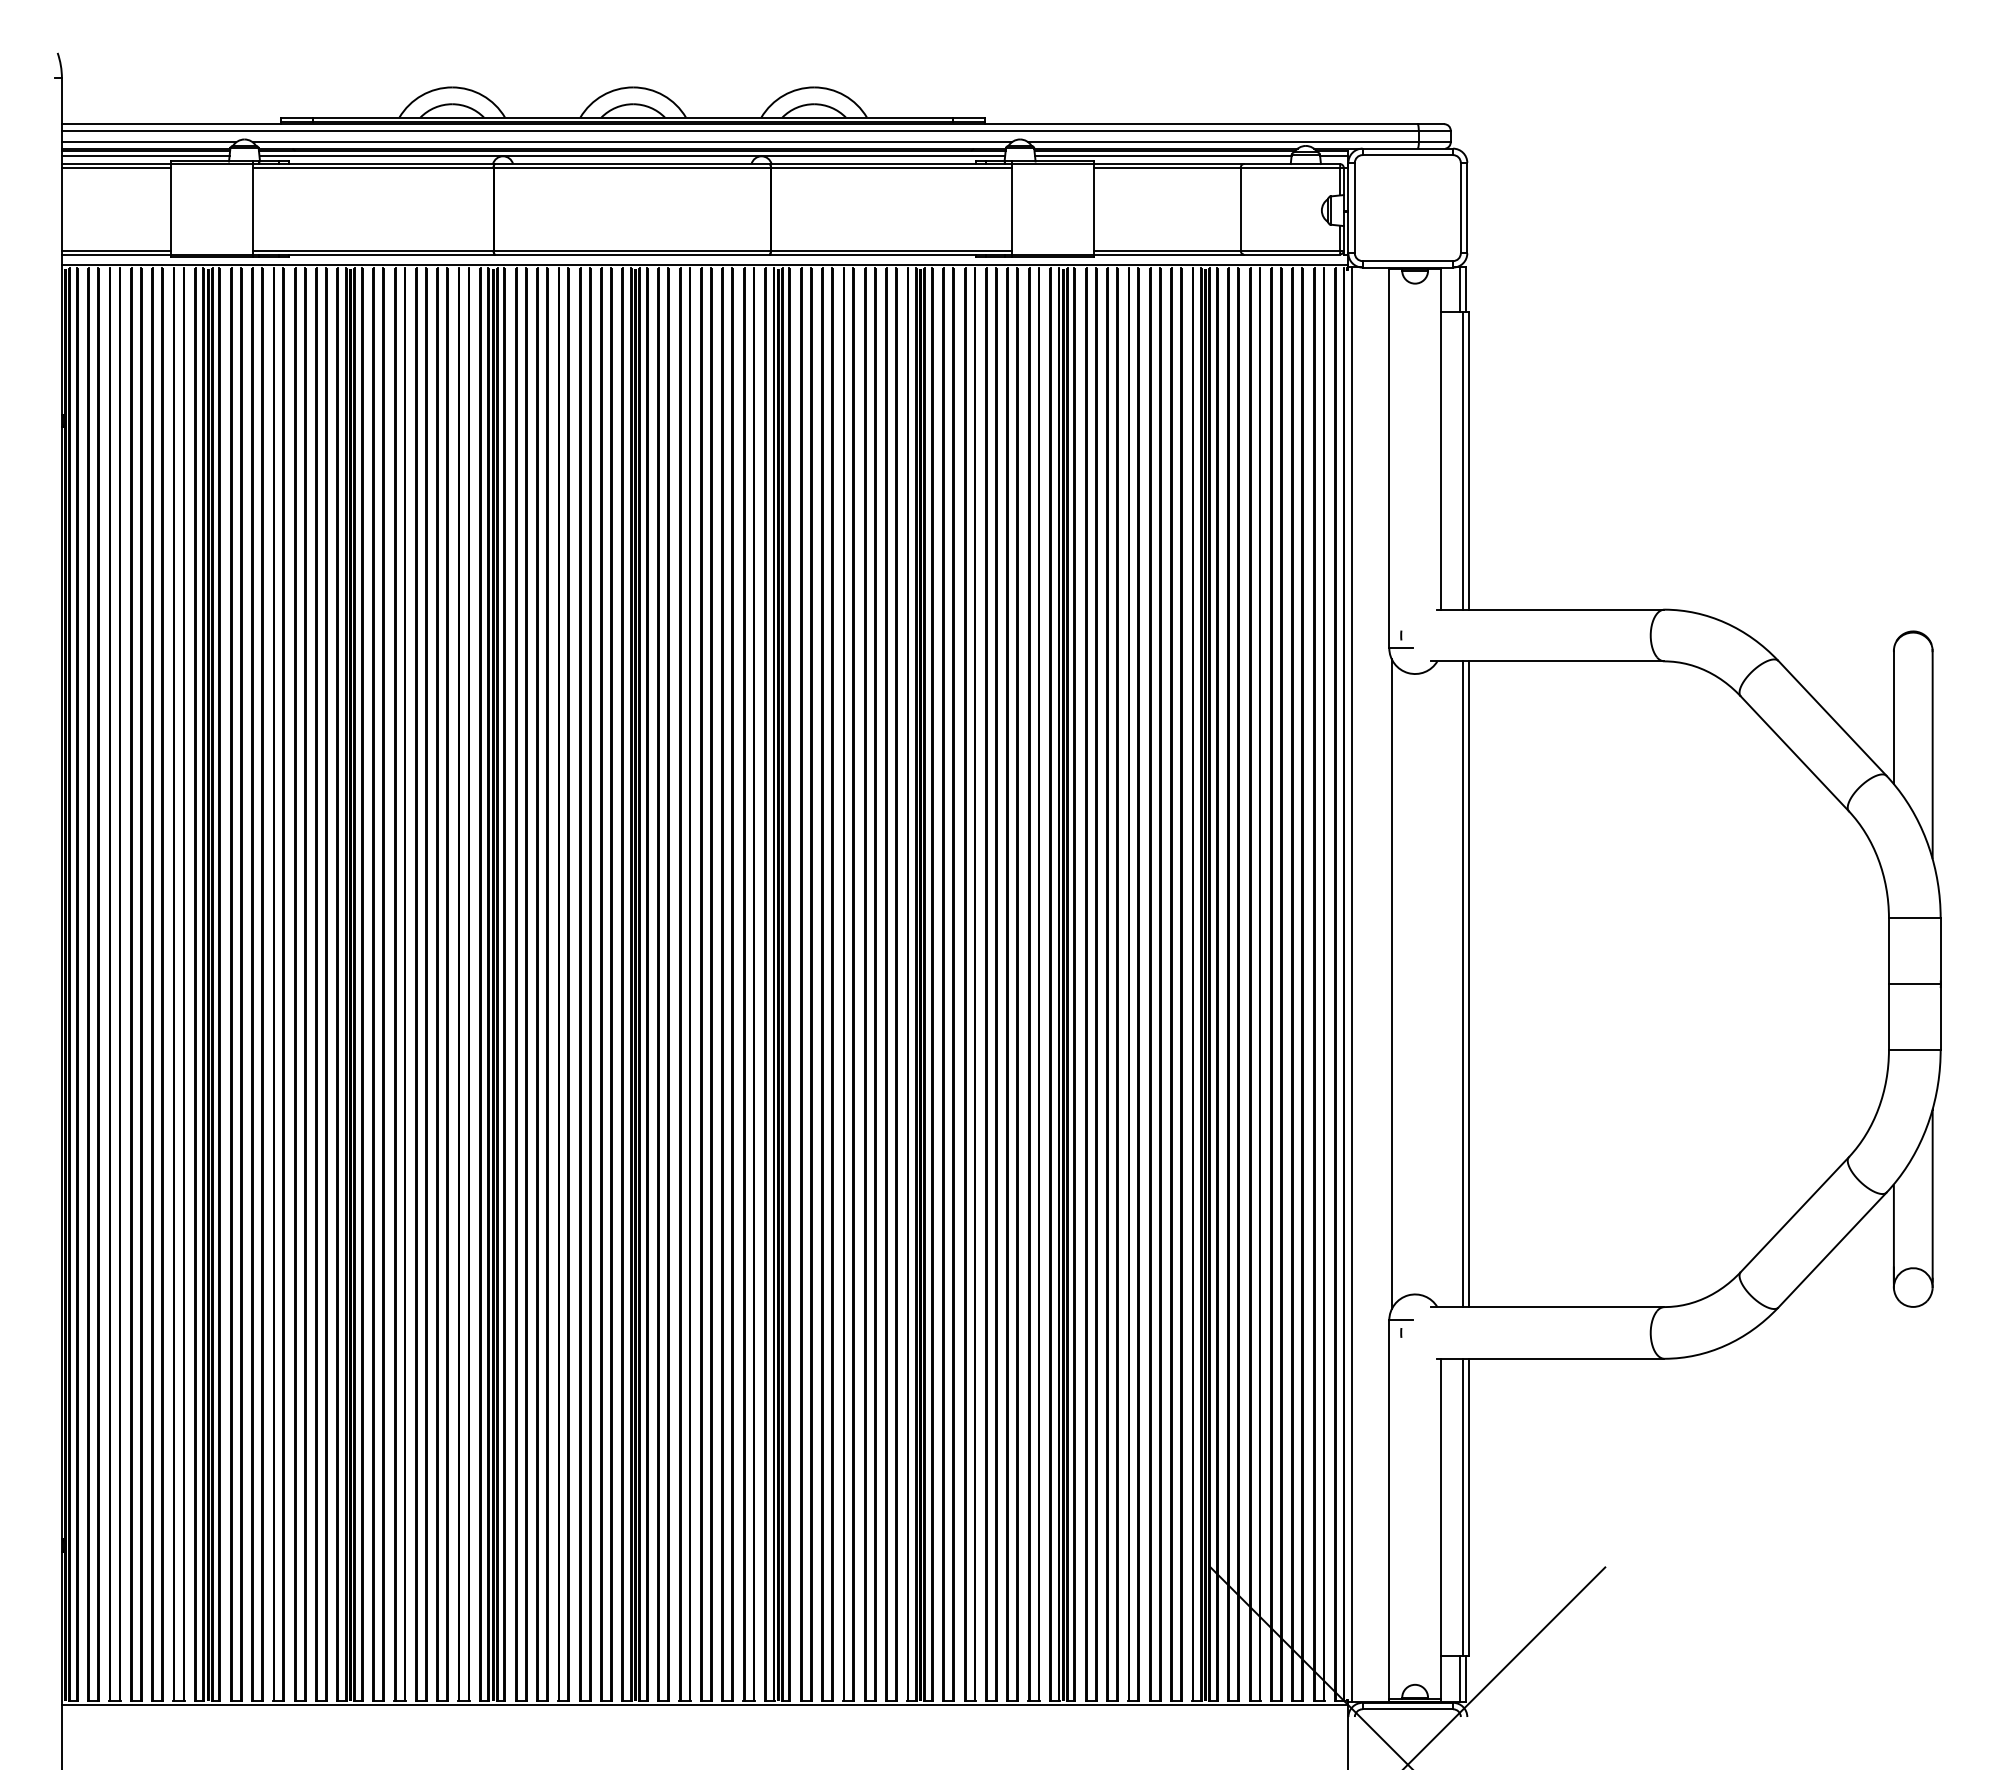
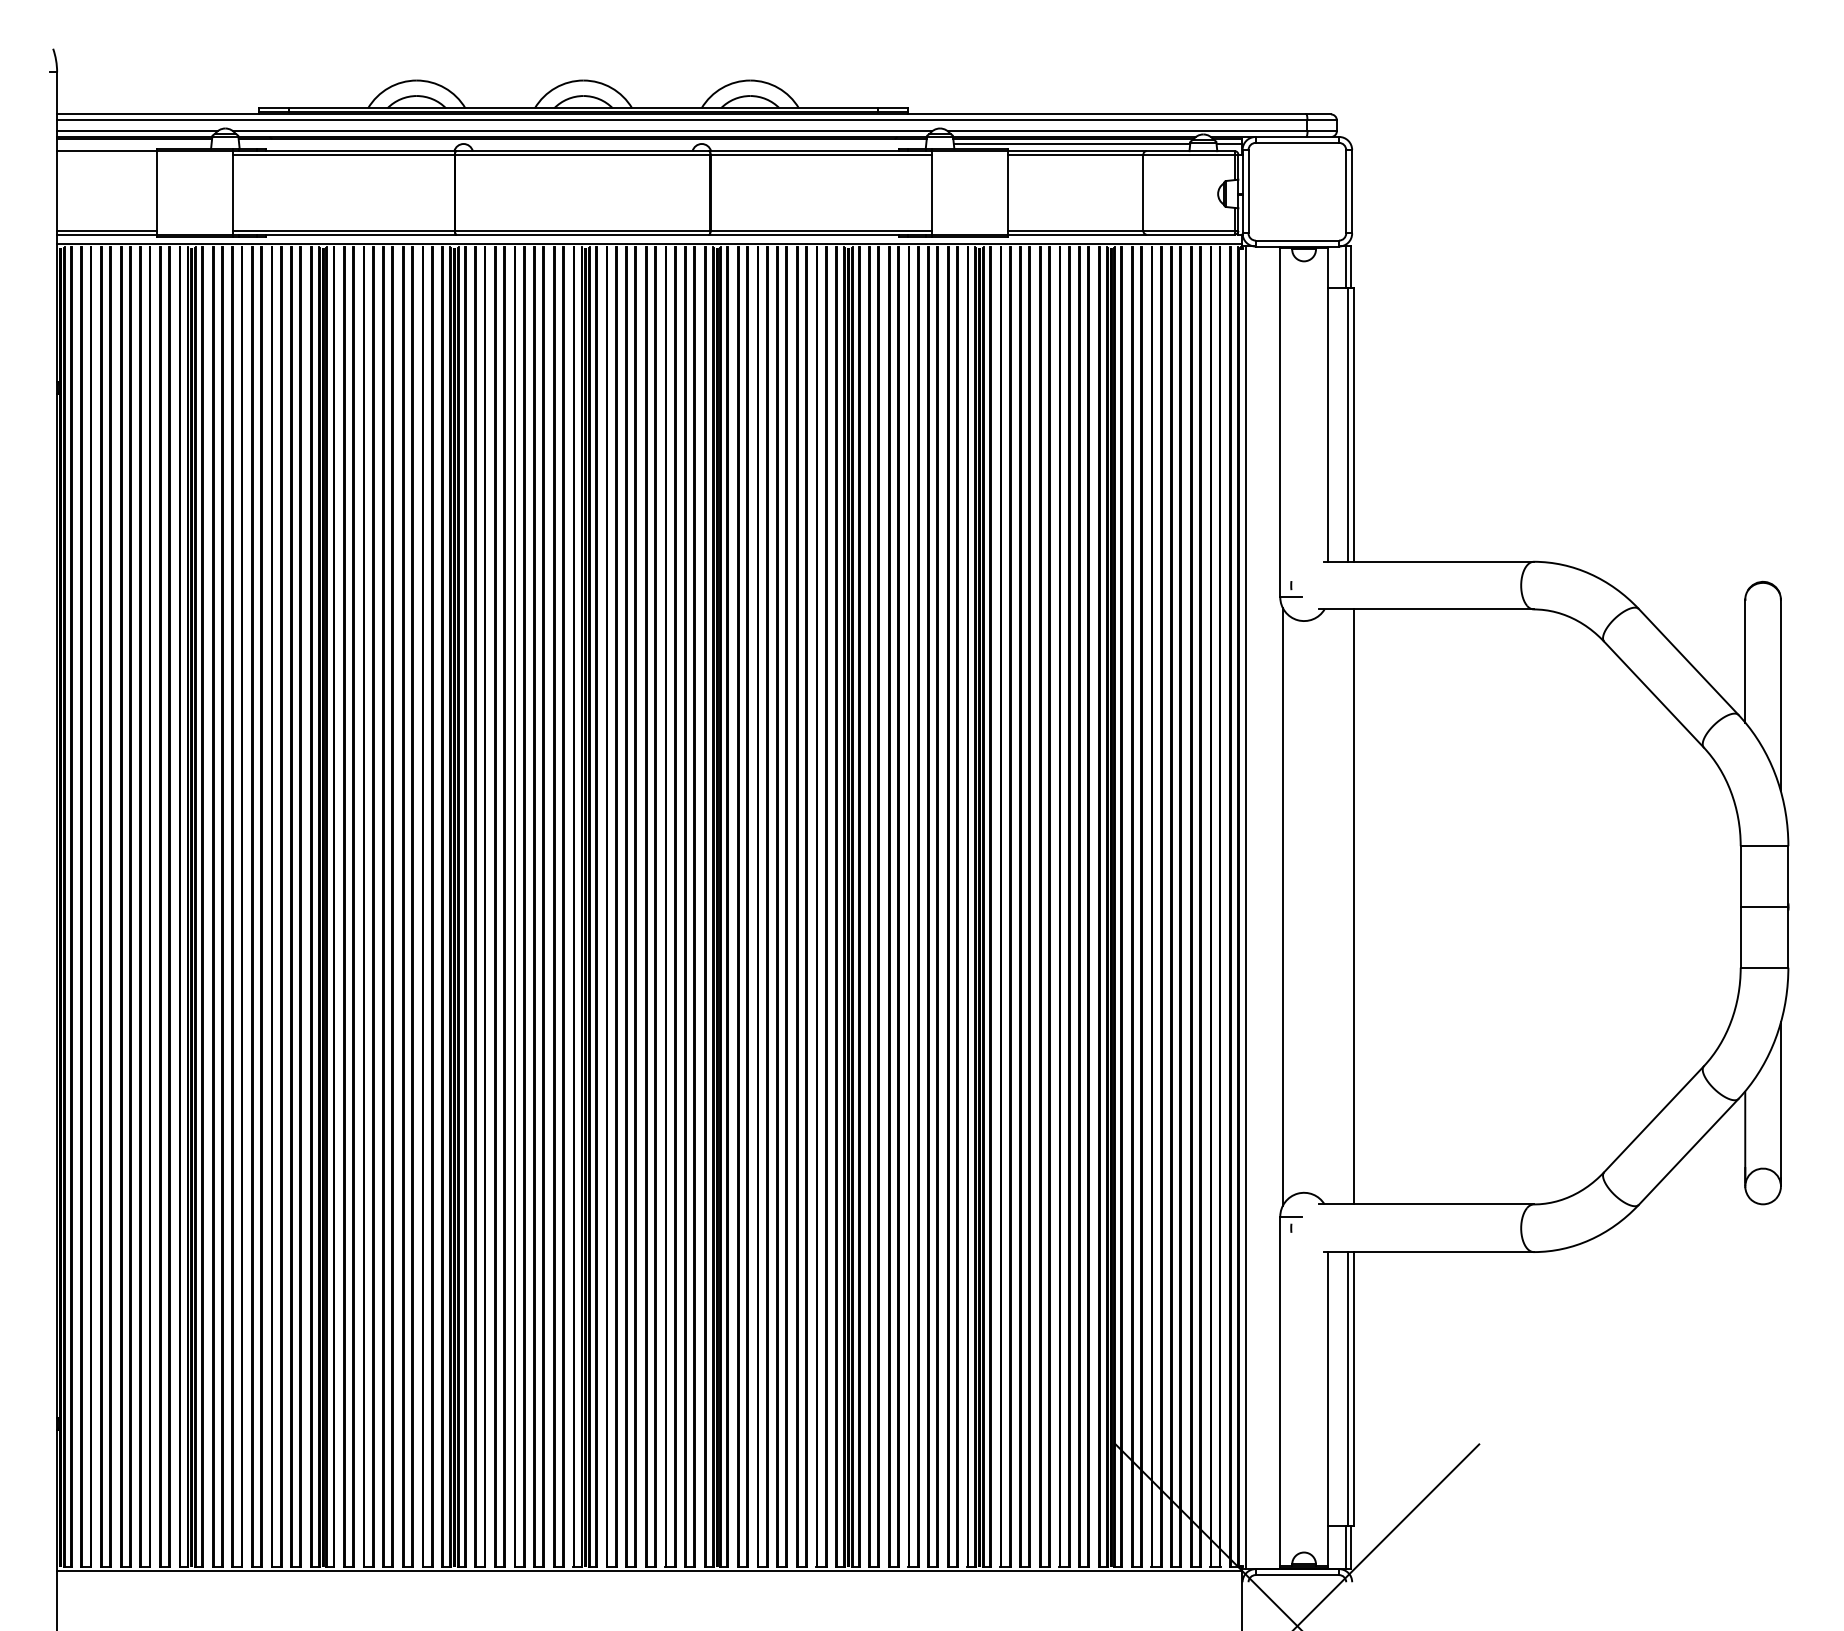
line: (145, 156) -> (134, 144), removed
line: (632, 156) -> (582, 144), removed
line: (115, 167) -> (106, 154), removed
line: (1462, 984) -> (1347, 907), removed

